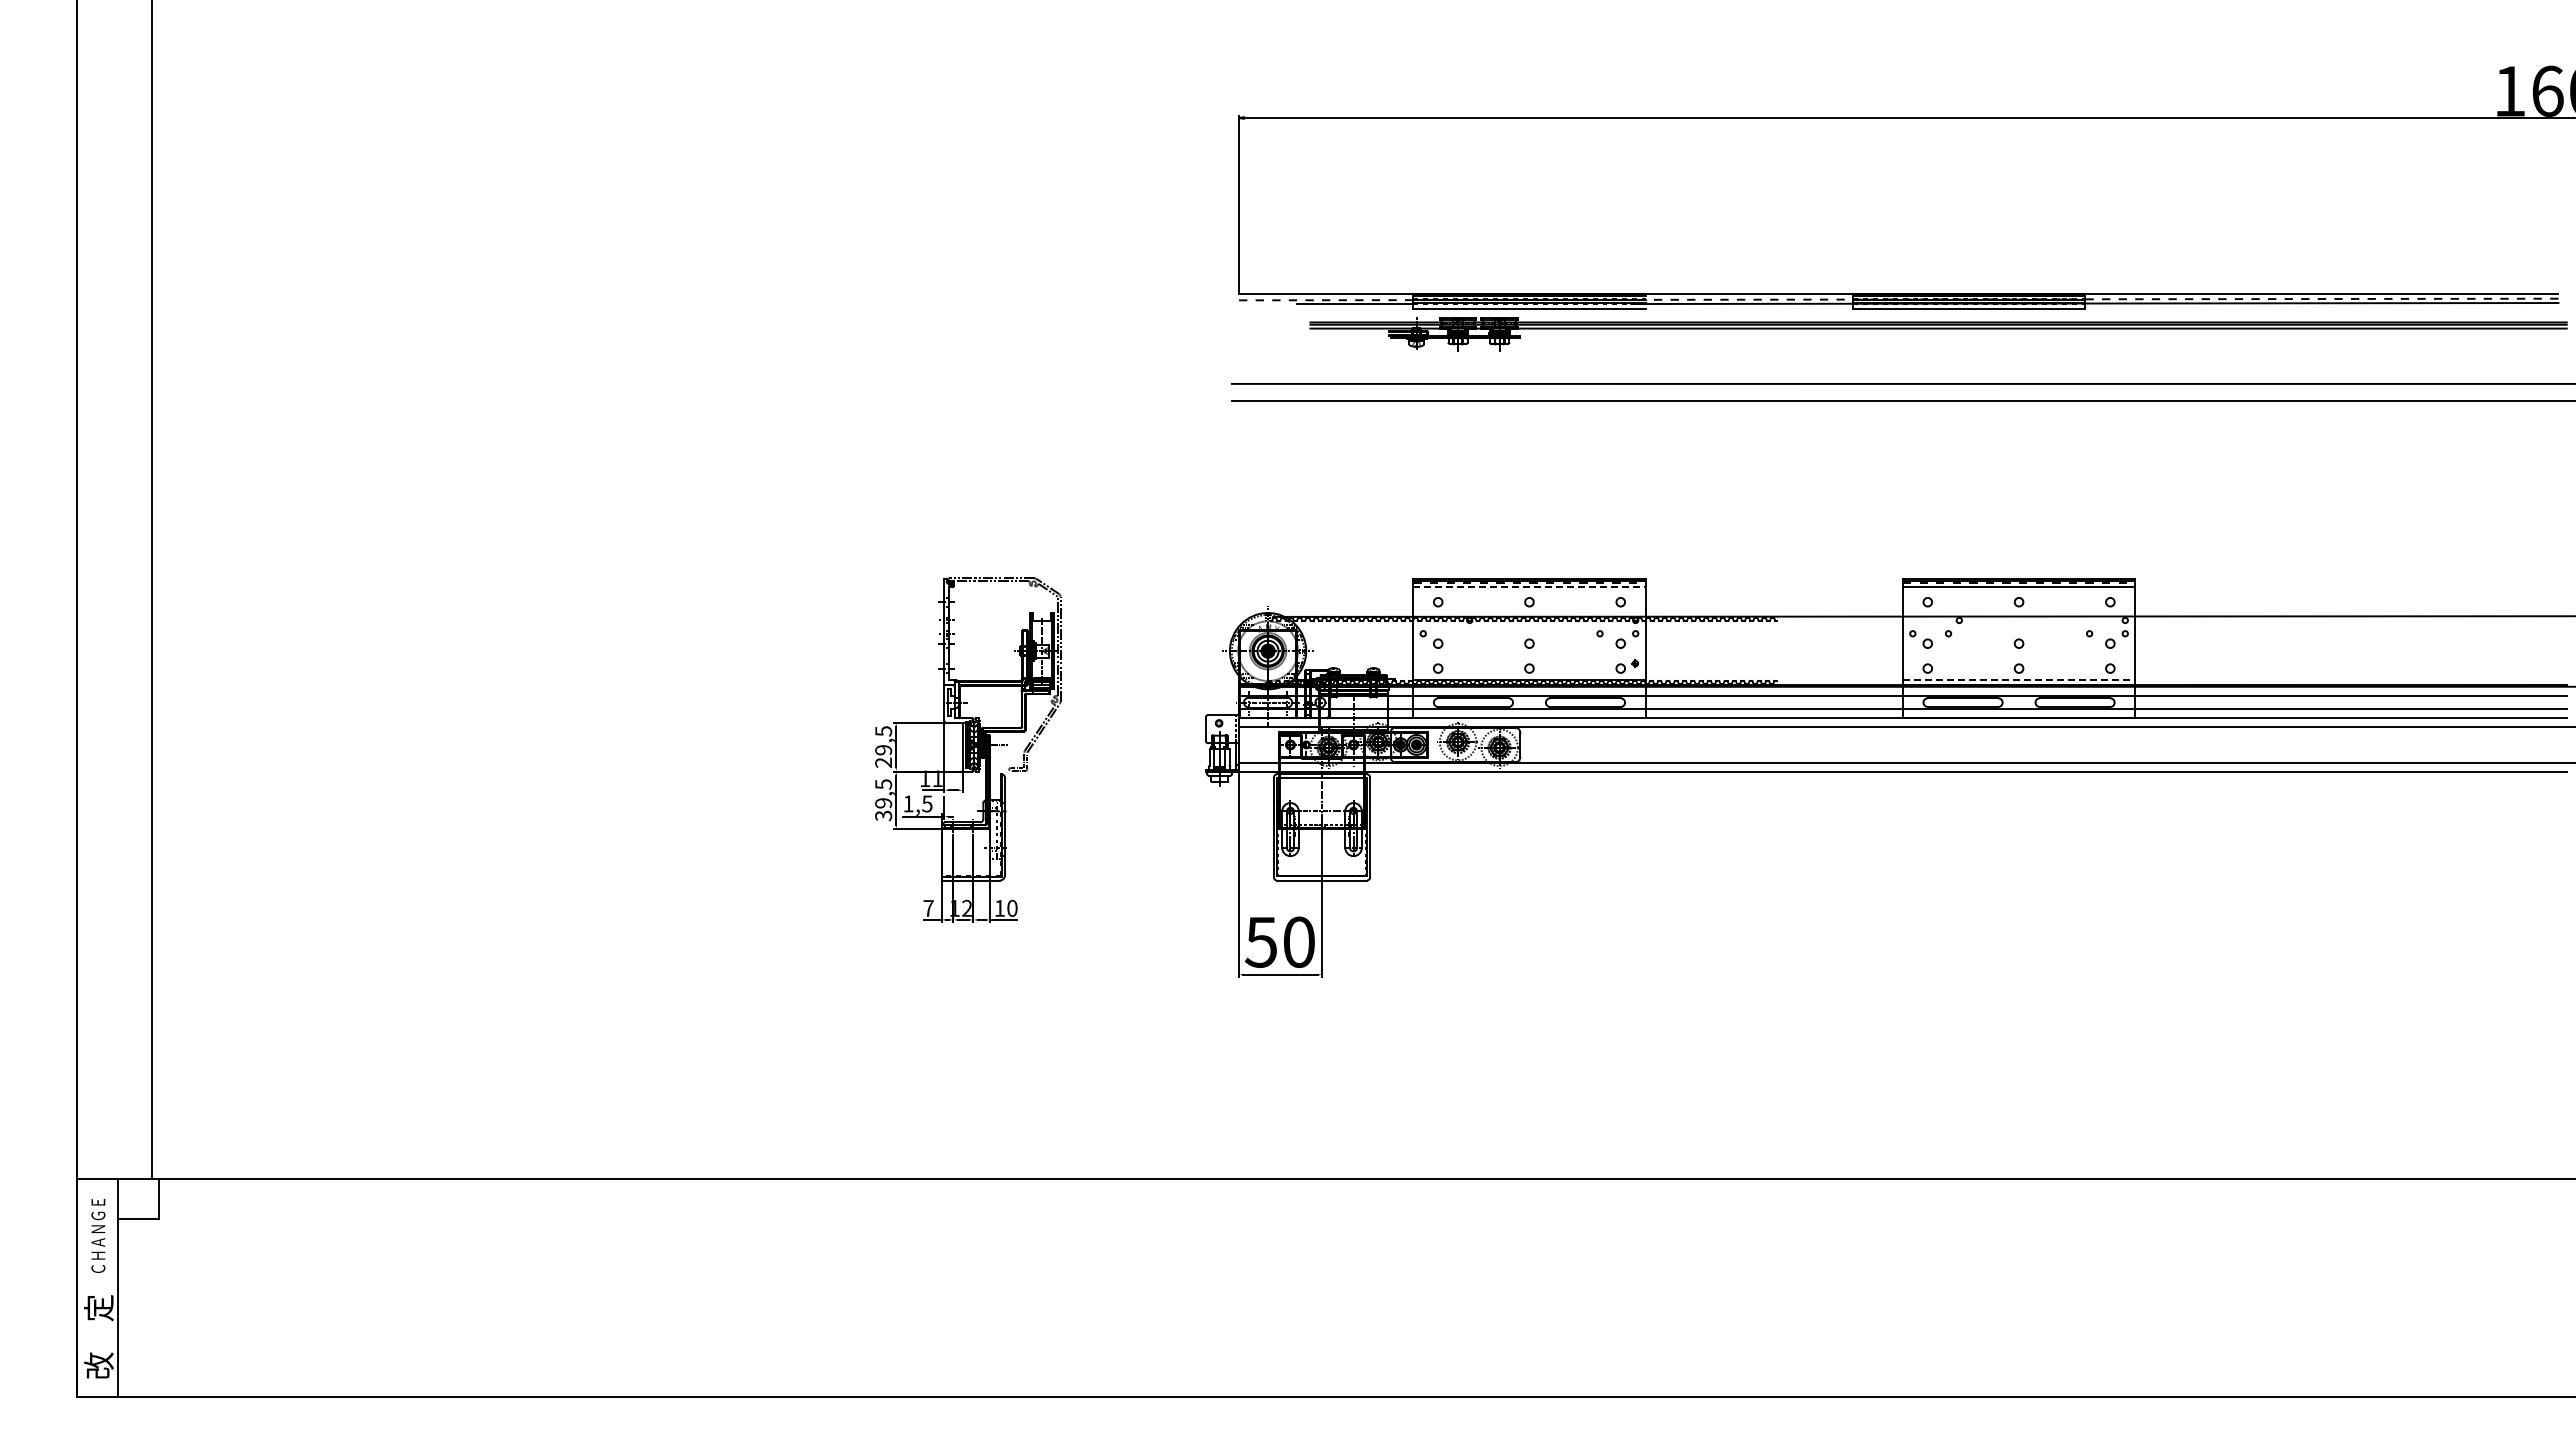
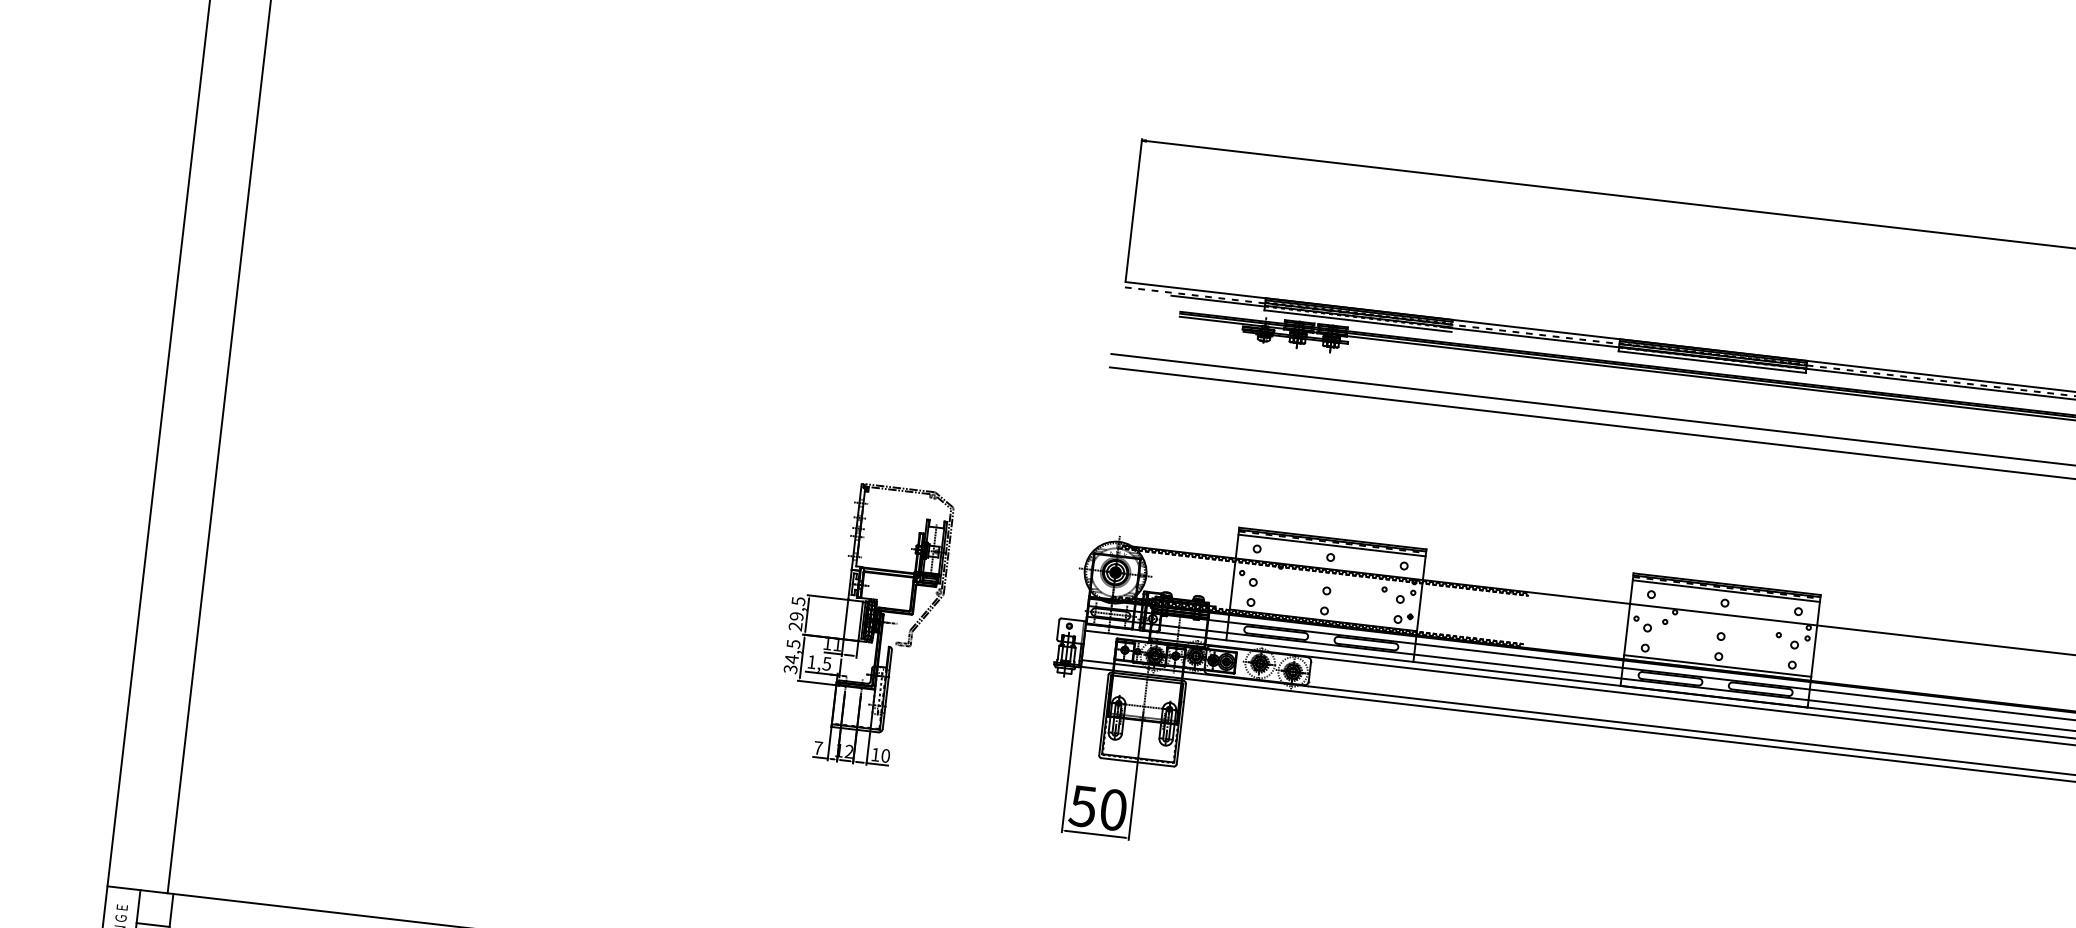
line: (1529, 587) -> (1332, 545), dashed -> solid
line: (2019, 680) -> (1718, 666), dashed -> solid
text: (883, 803) -> (791, 659), 39,5 -> 34,5

